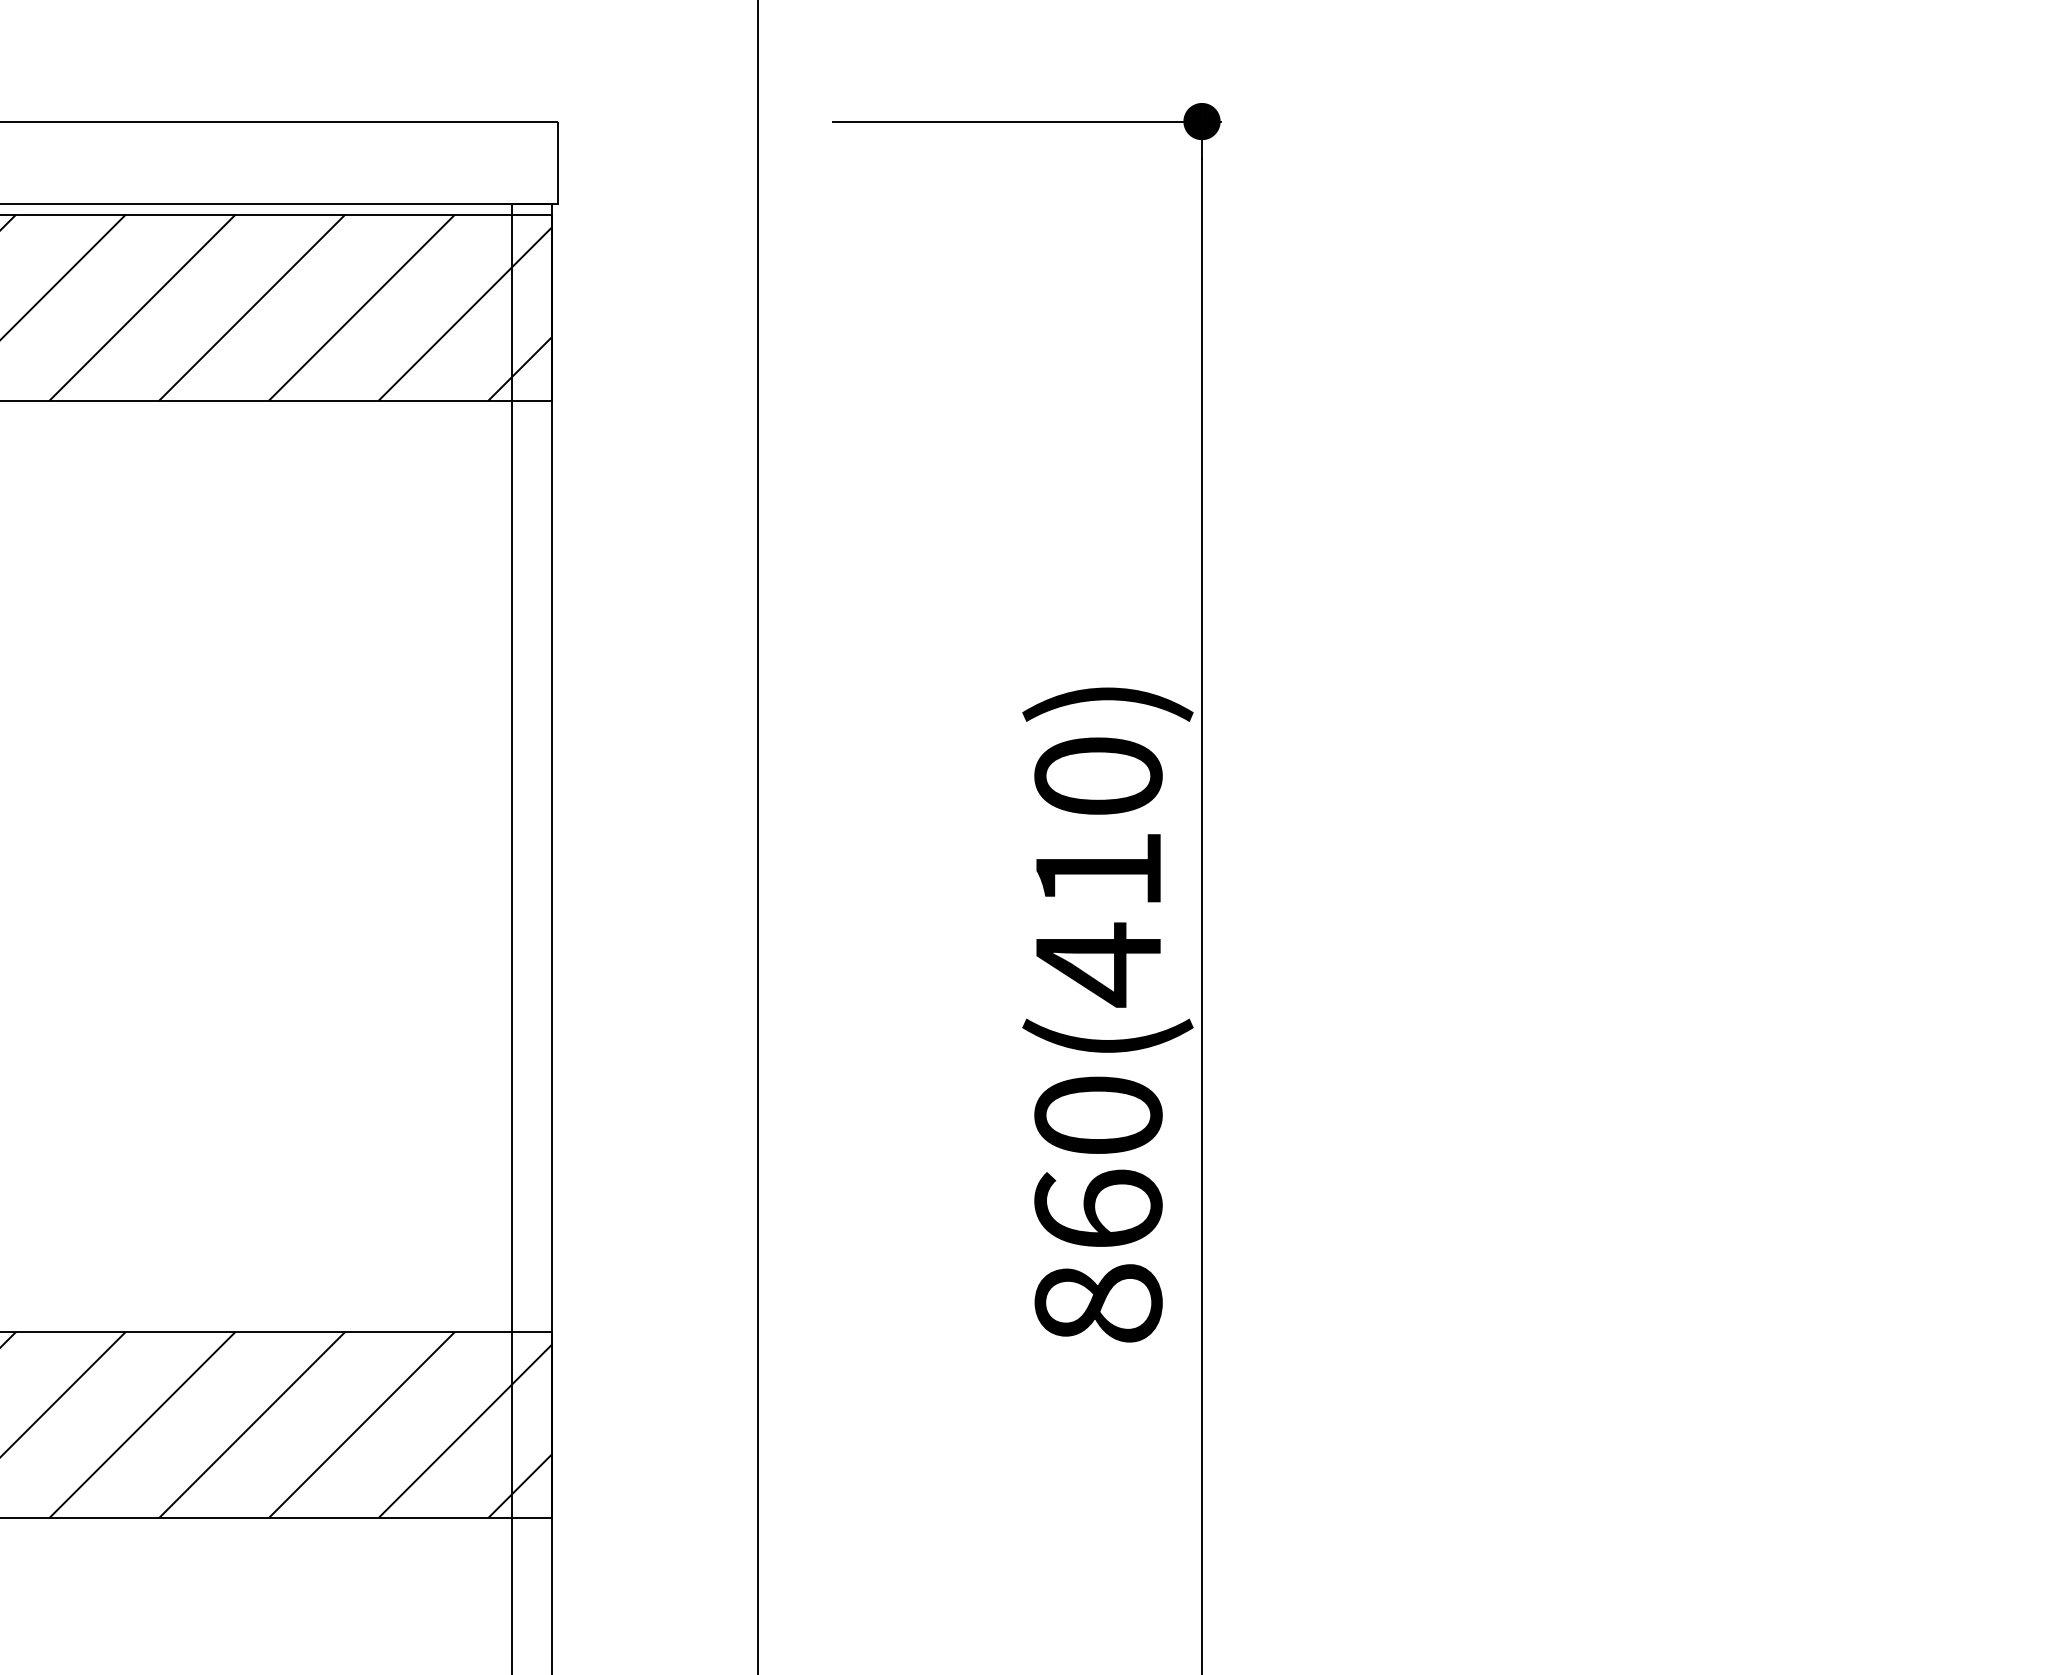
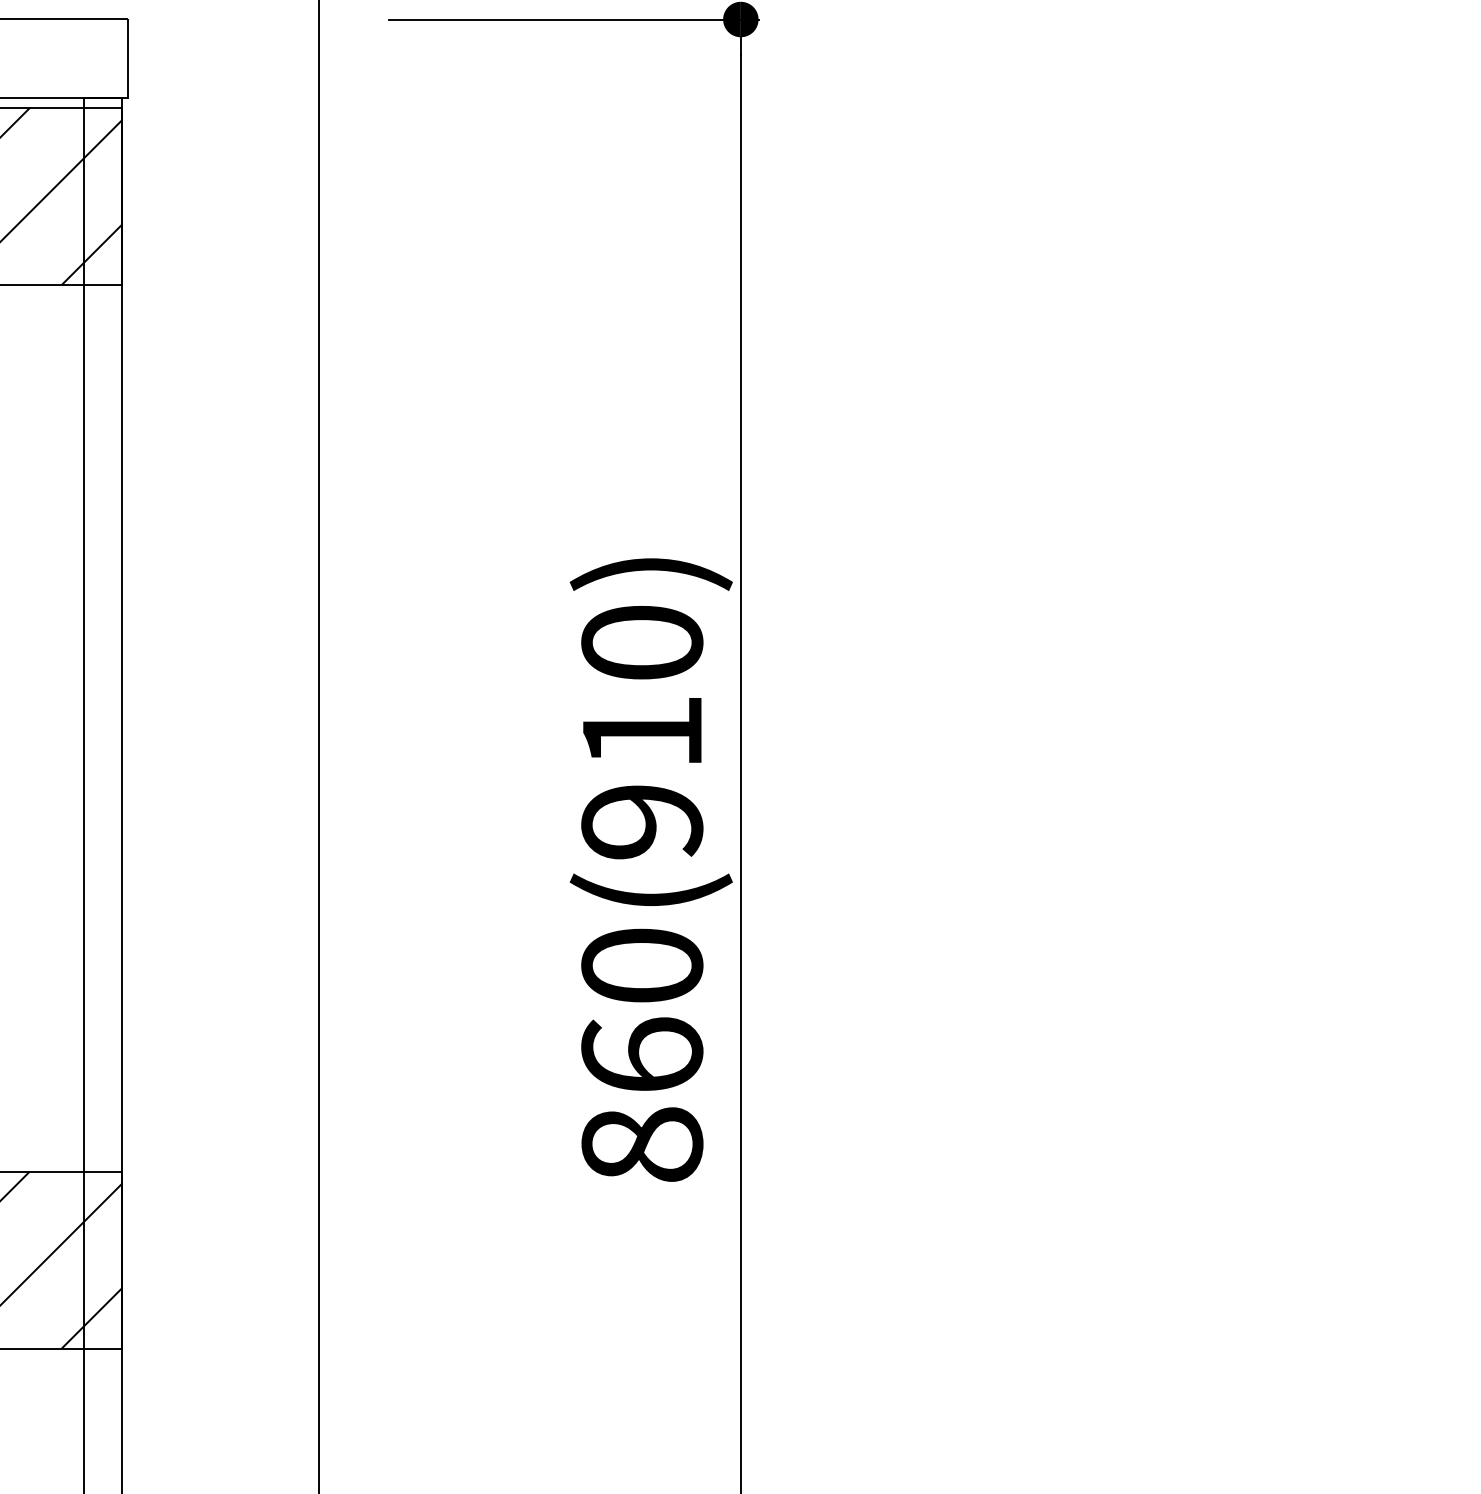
text: (1098, 964) -> (642, 821), 860(410) -> 860(910)

